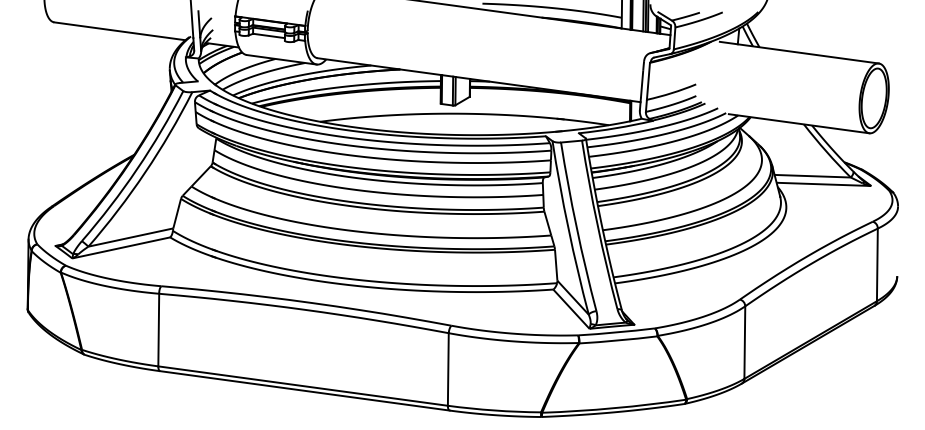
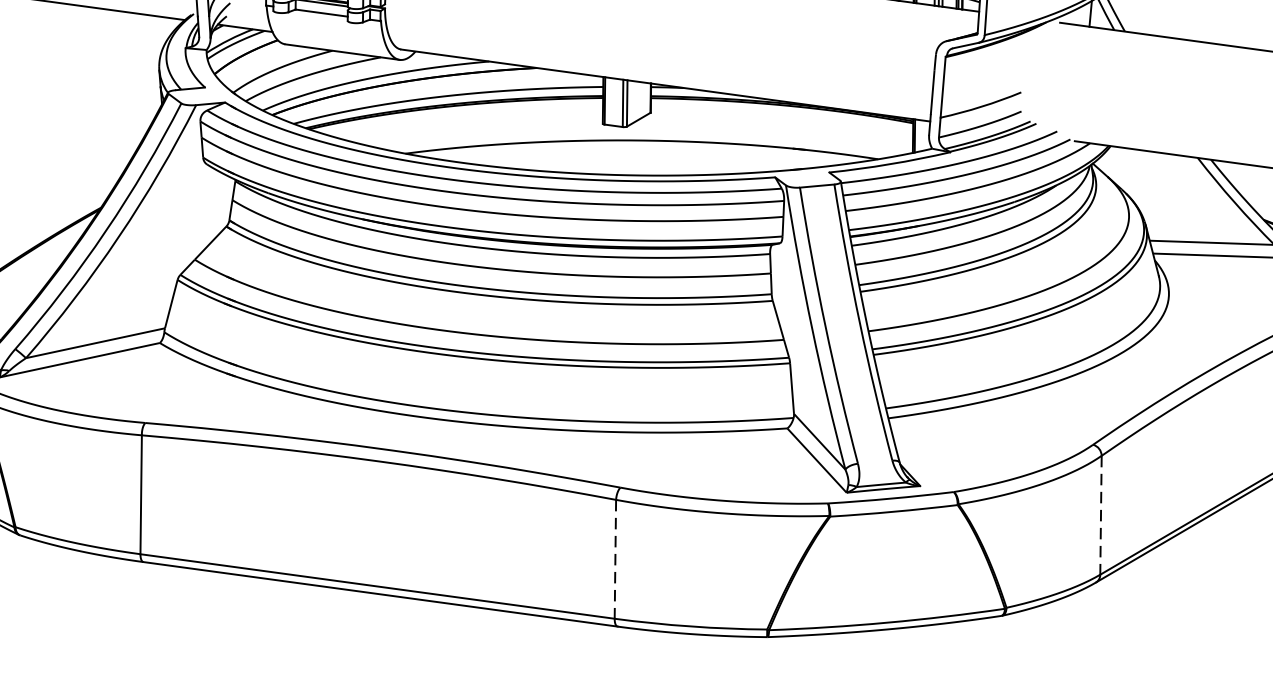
line: (744, 343) -> (1100, 516), solid -> dashed
line: (448, 369) -> (615, 559), solid -> dashed

